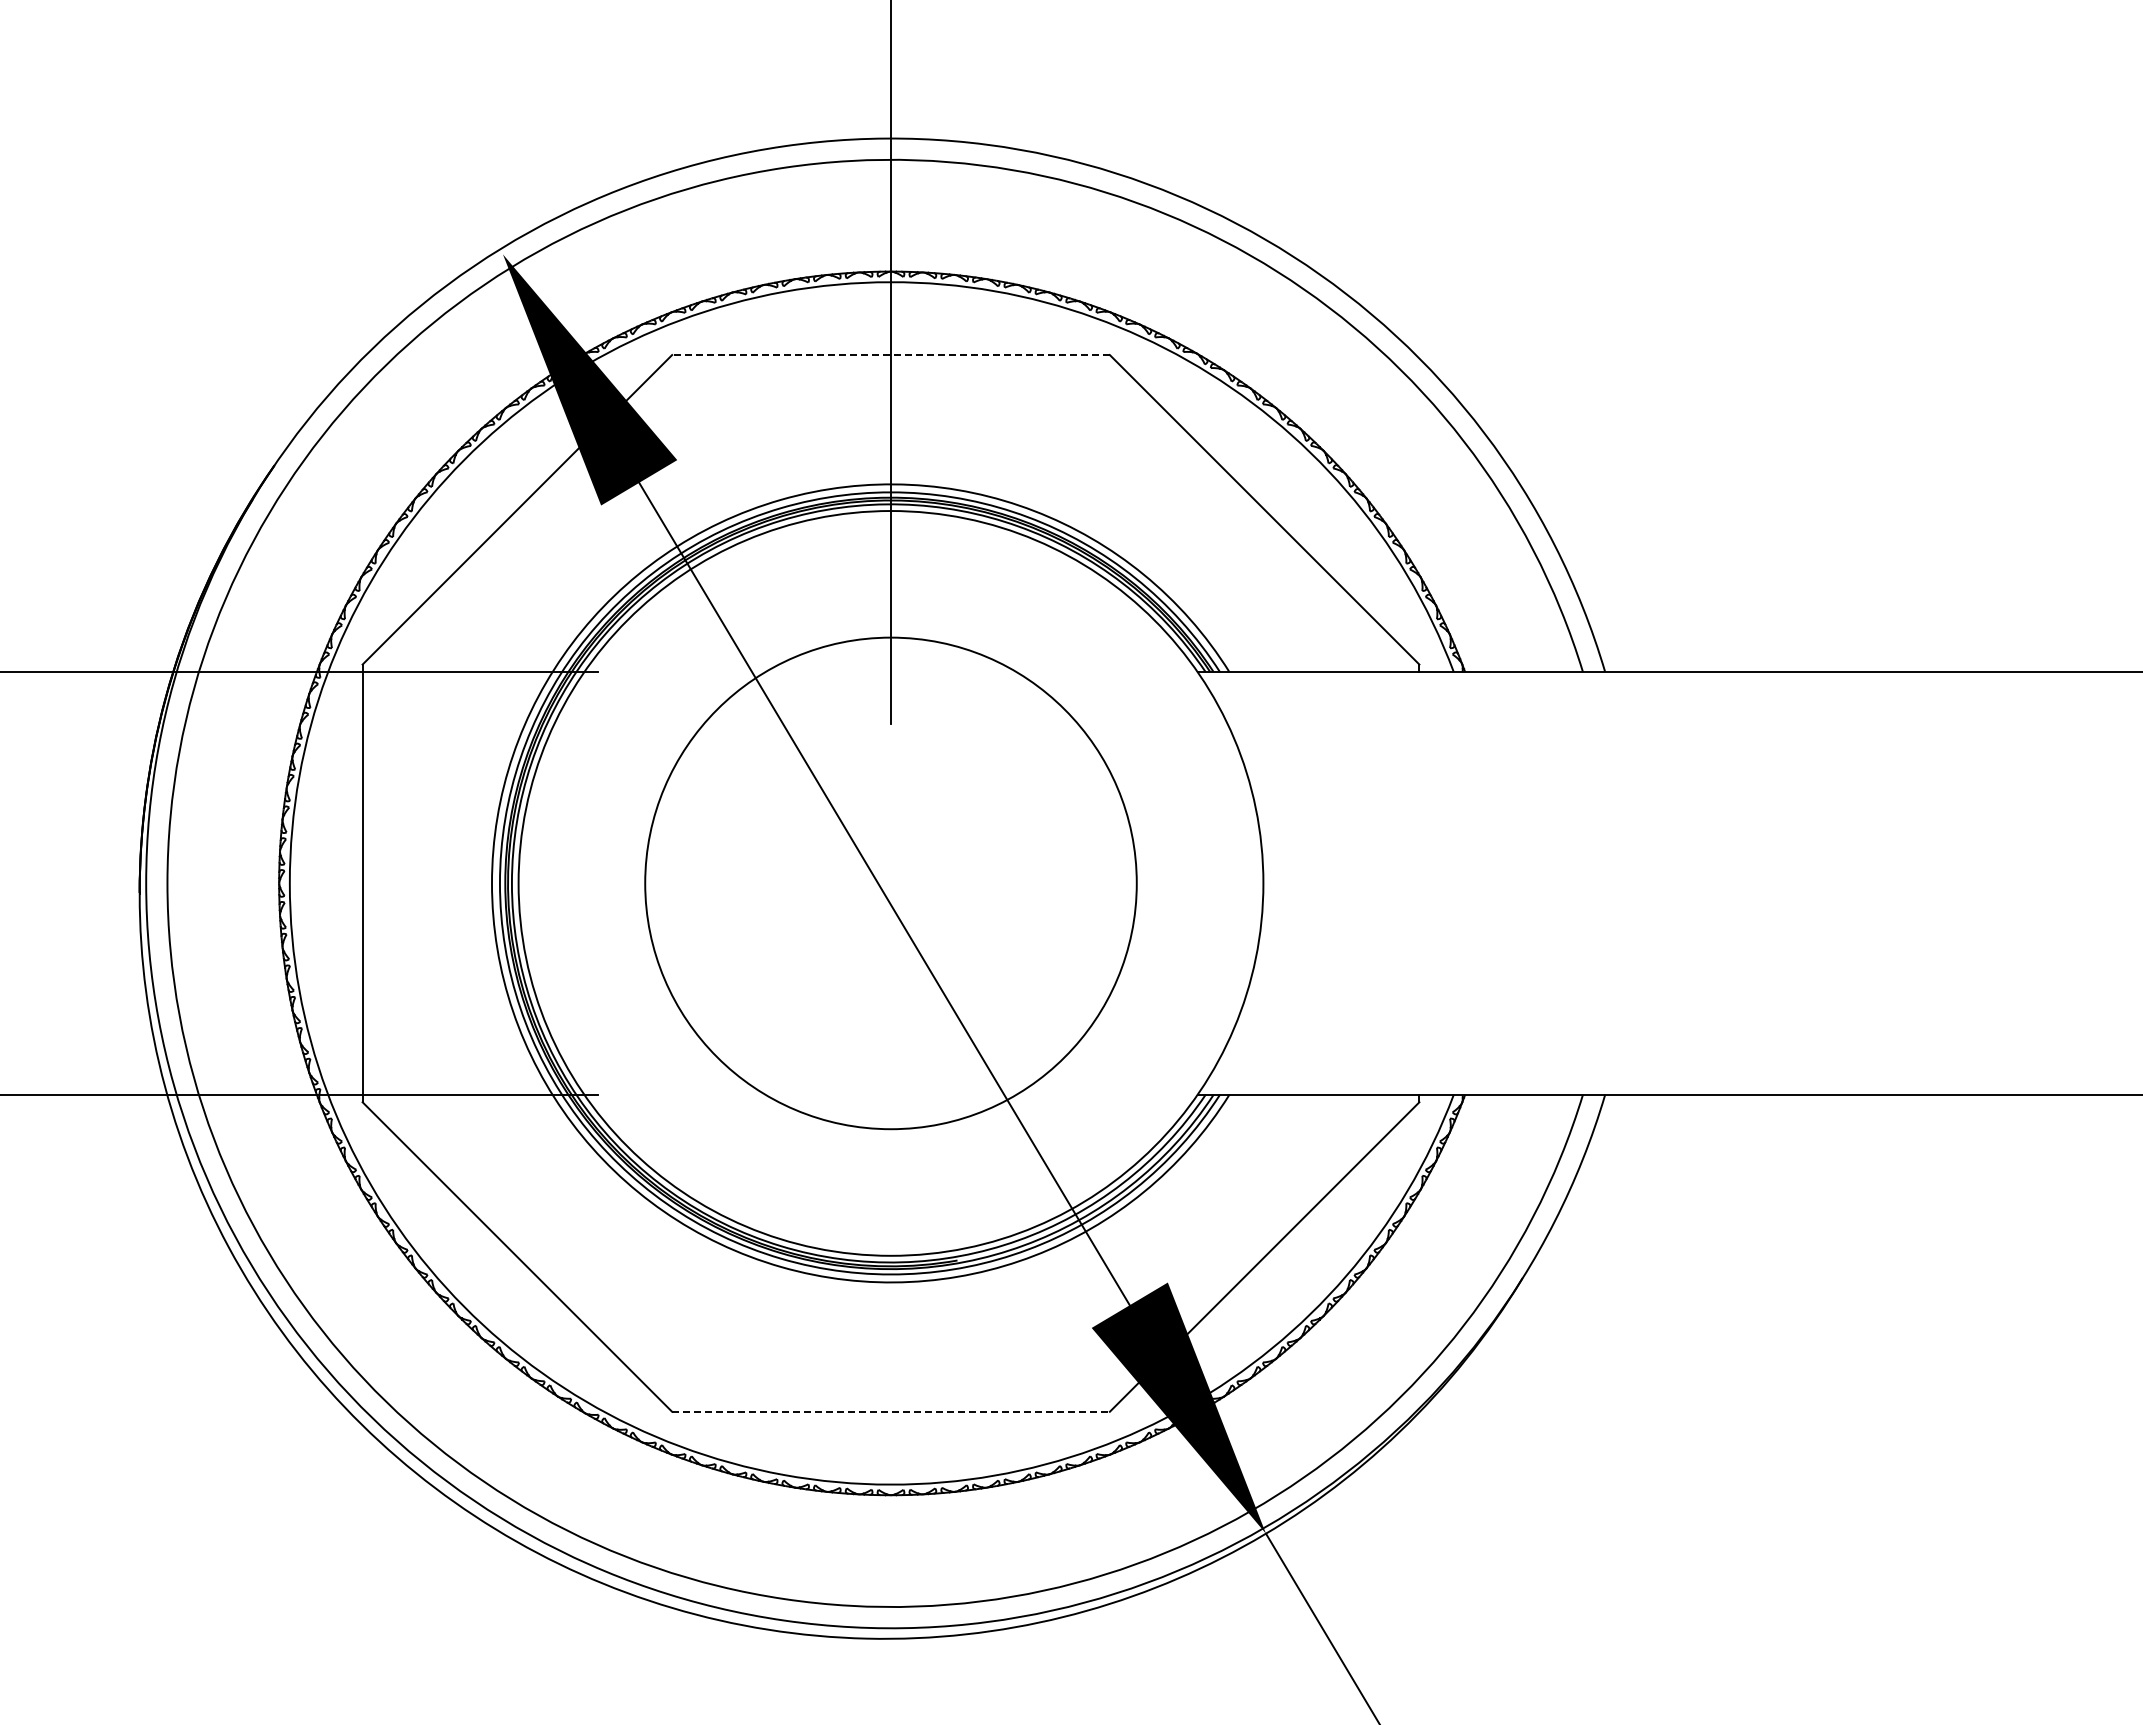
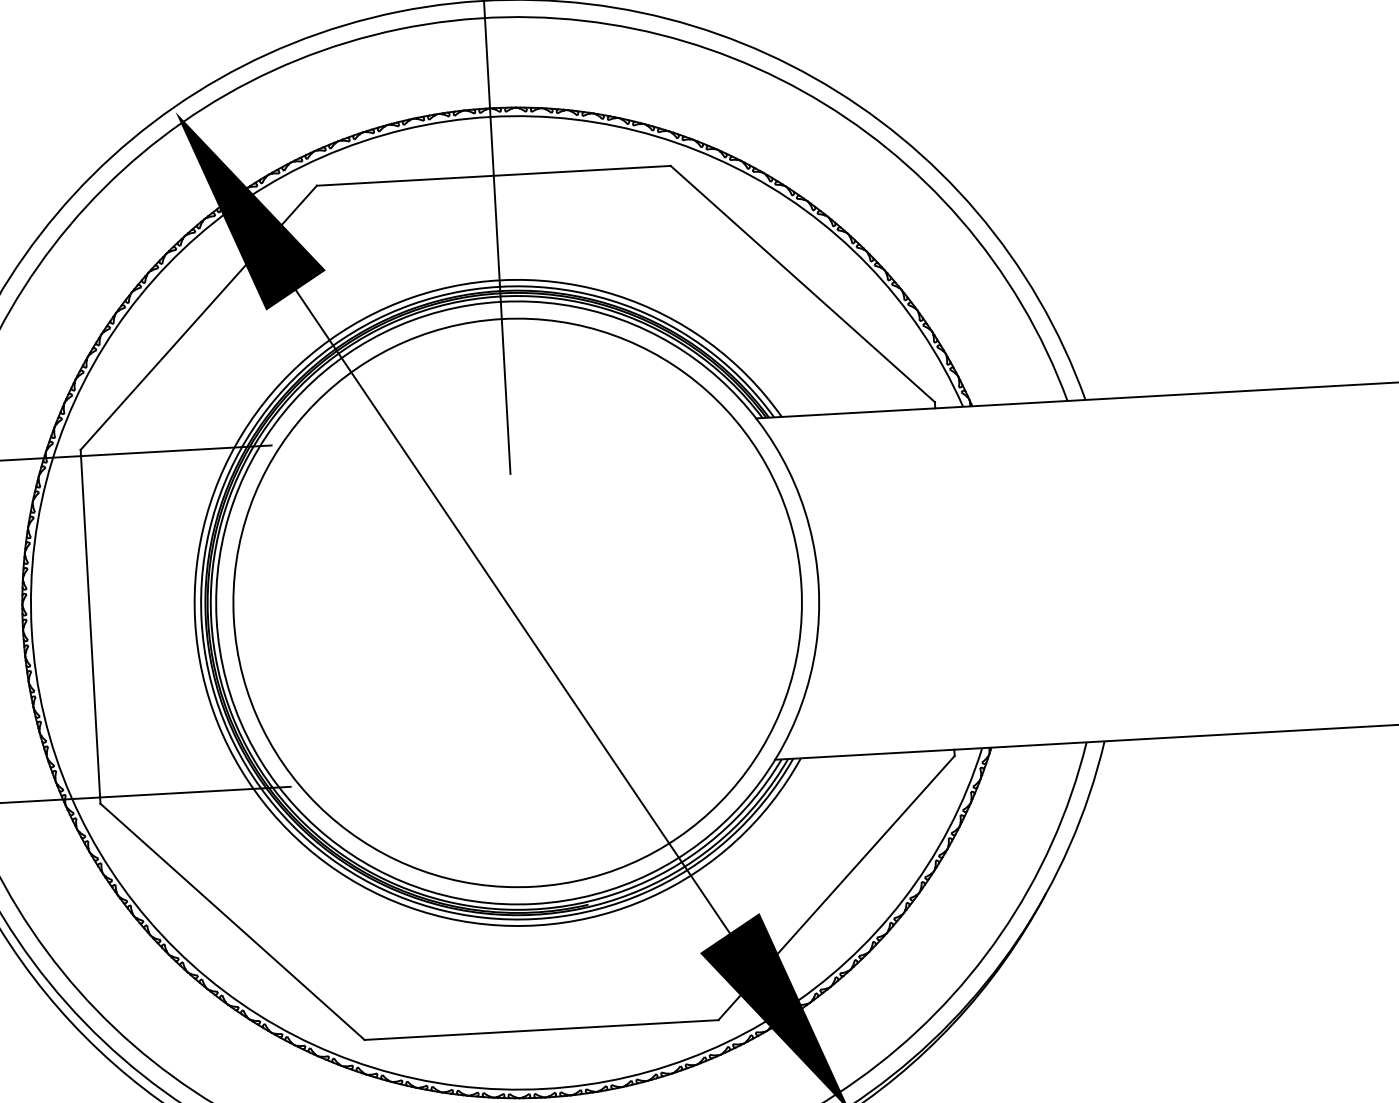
line: (891, 355) -> (494, 176), dashed -> solid
circle: (890, 883) -> (517, 603), size x1.43
line: (891, 1411) -> (541, 1029), dashed -> solid

